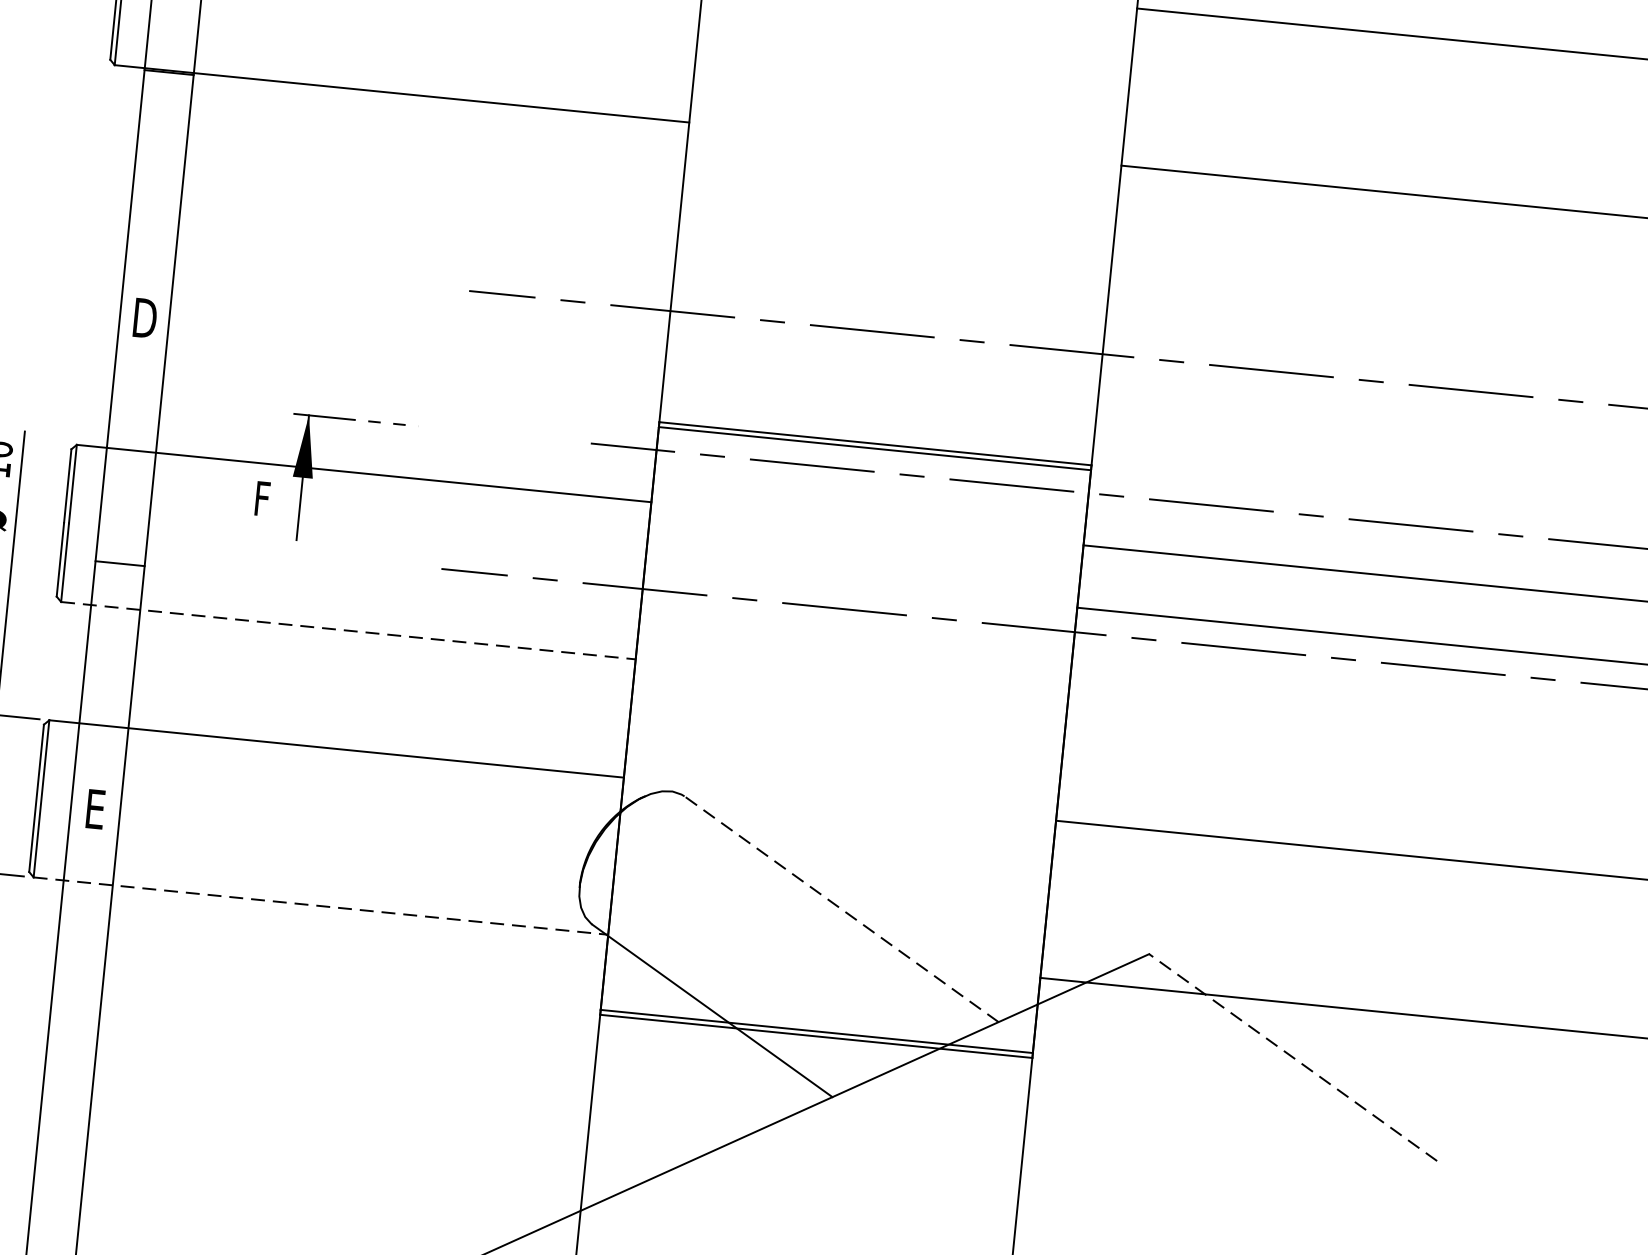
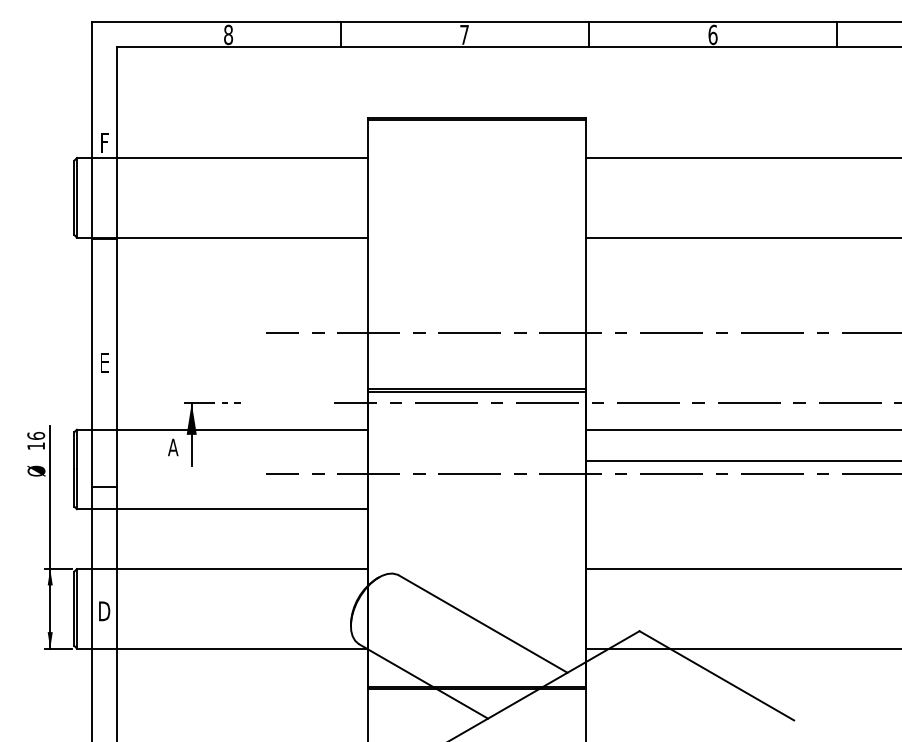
text: (144, 317) -> (104, 362), D -> E
text: (264, 499) -> (173, 447), F -> A
line: (348, 631) -> (222, 509), dashed -> solid
text: (95, 809) -> (104, 611), E -> D
line: (321, 906) -> (222, 648), dashed -> solid
line: (840, 907) -> (482, 623), dashed -> solid
line: (1292, 1056) -> (716, 675), dashed -> solid

